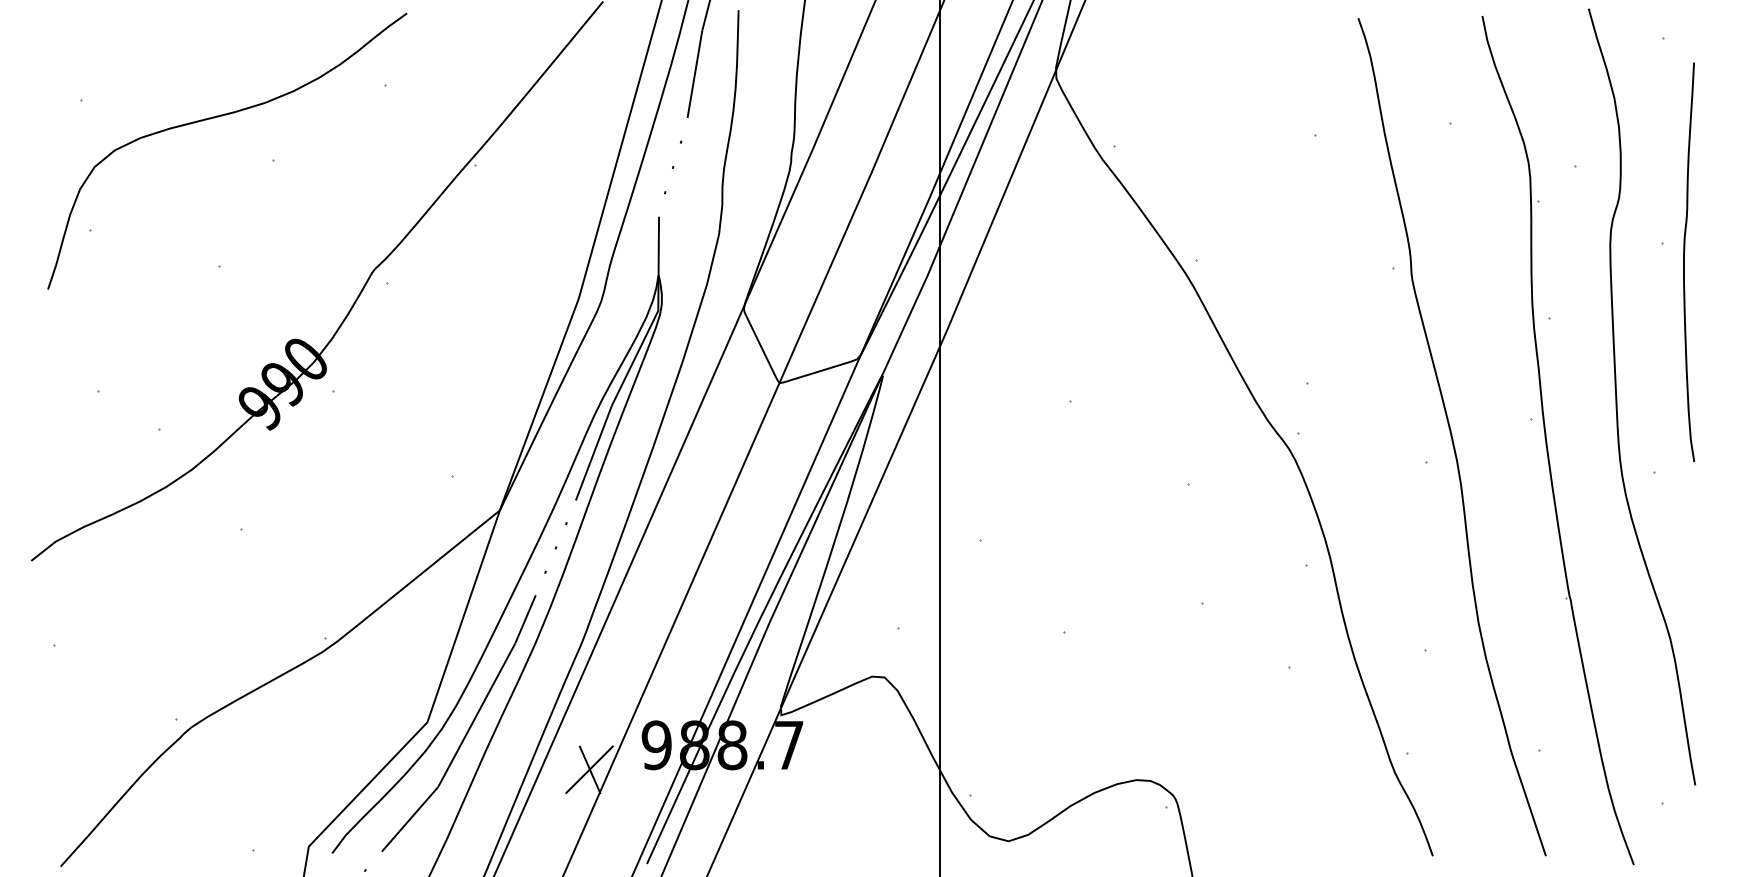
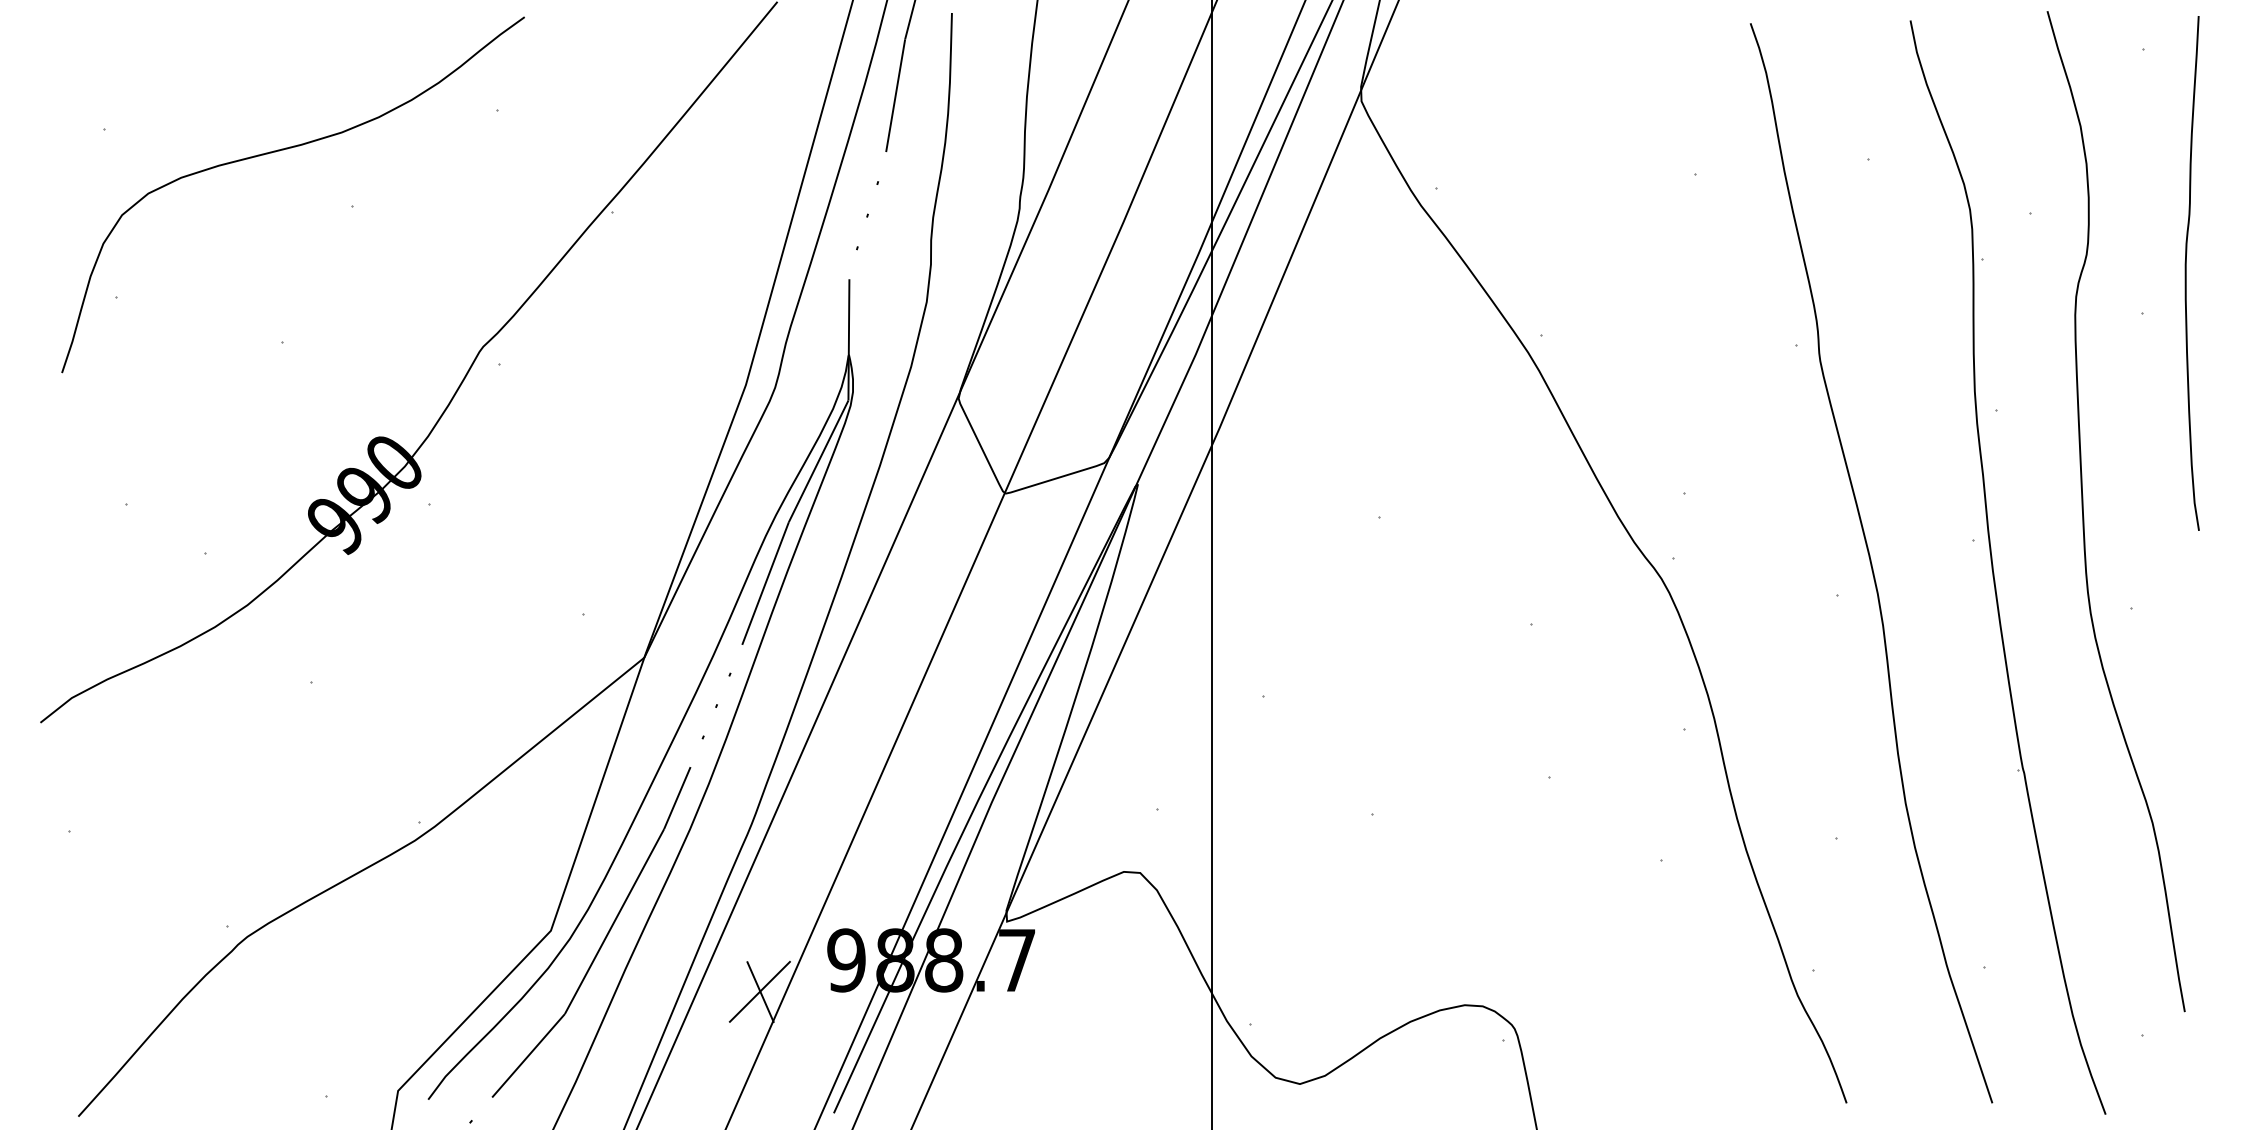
curve: (1684, 261) -> (2186, 272), moved

